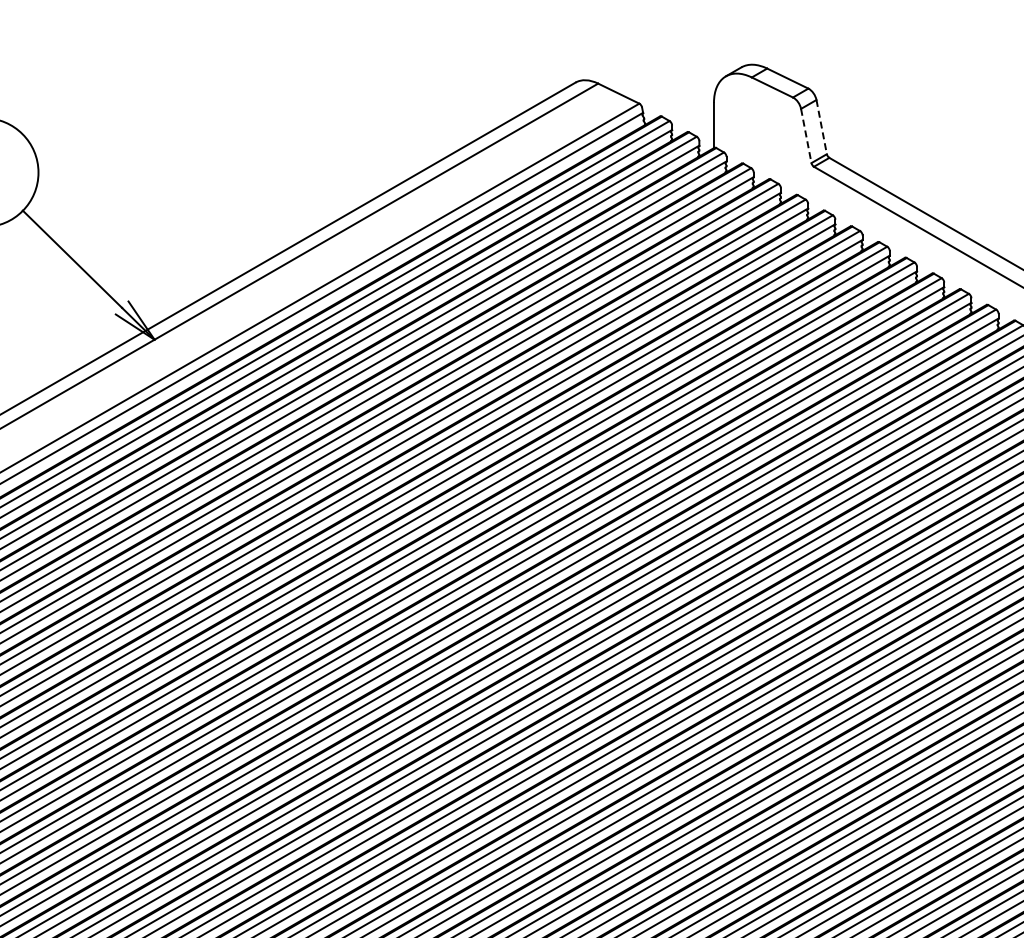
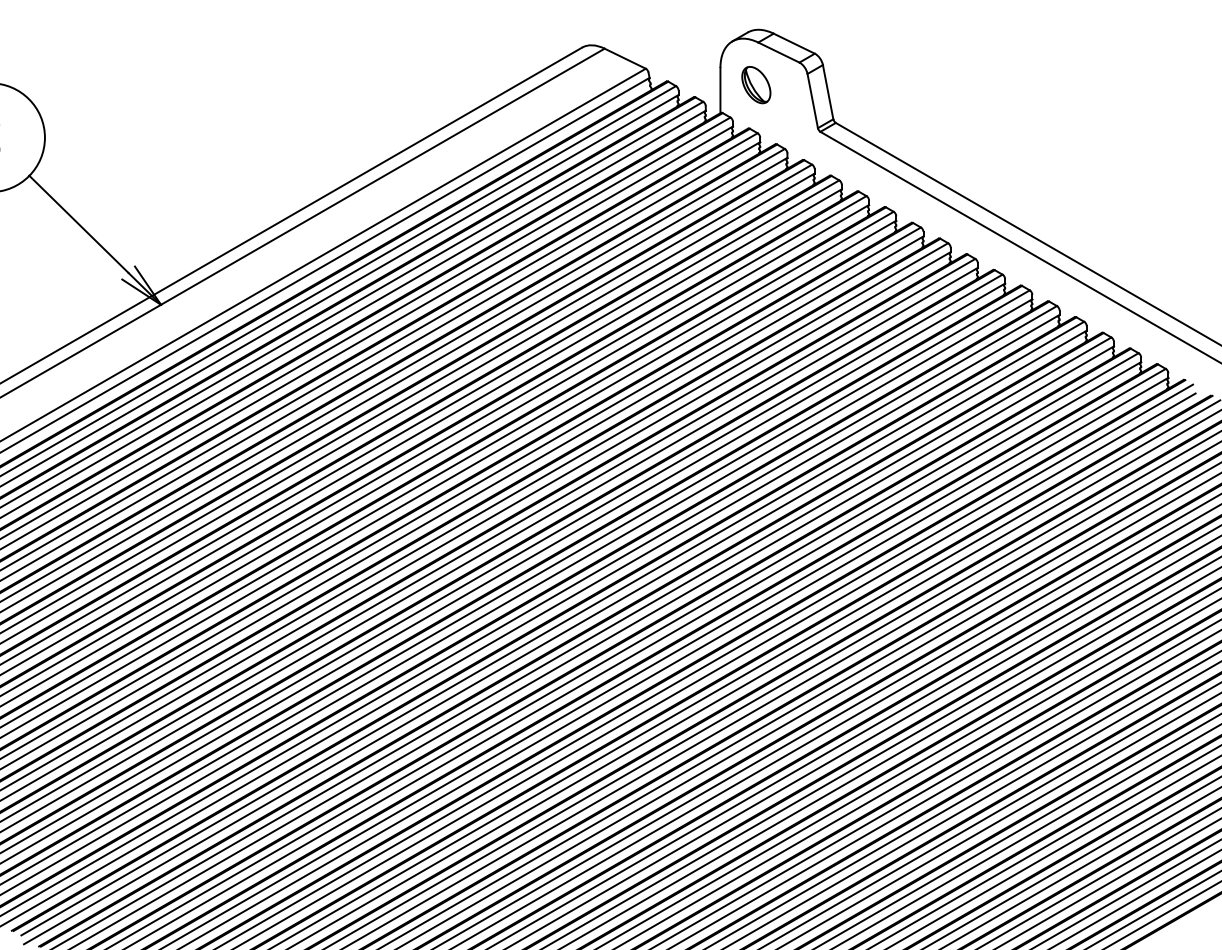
part: (750, 120) -> (756, 85), added
line: (822, 127) -> (828, 92), dashed -> solid
line: (806, 136) -> (812, 101), dashed -> solid

